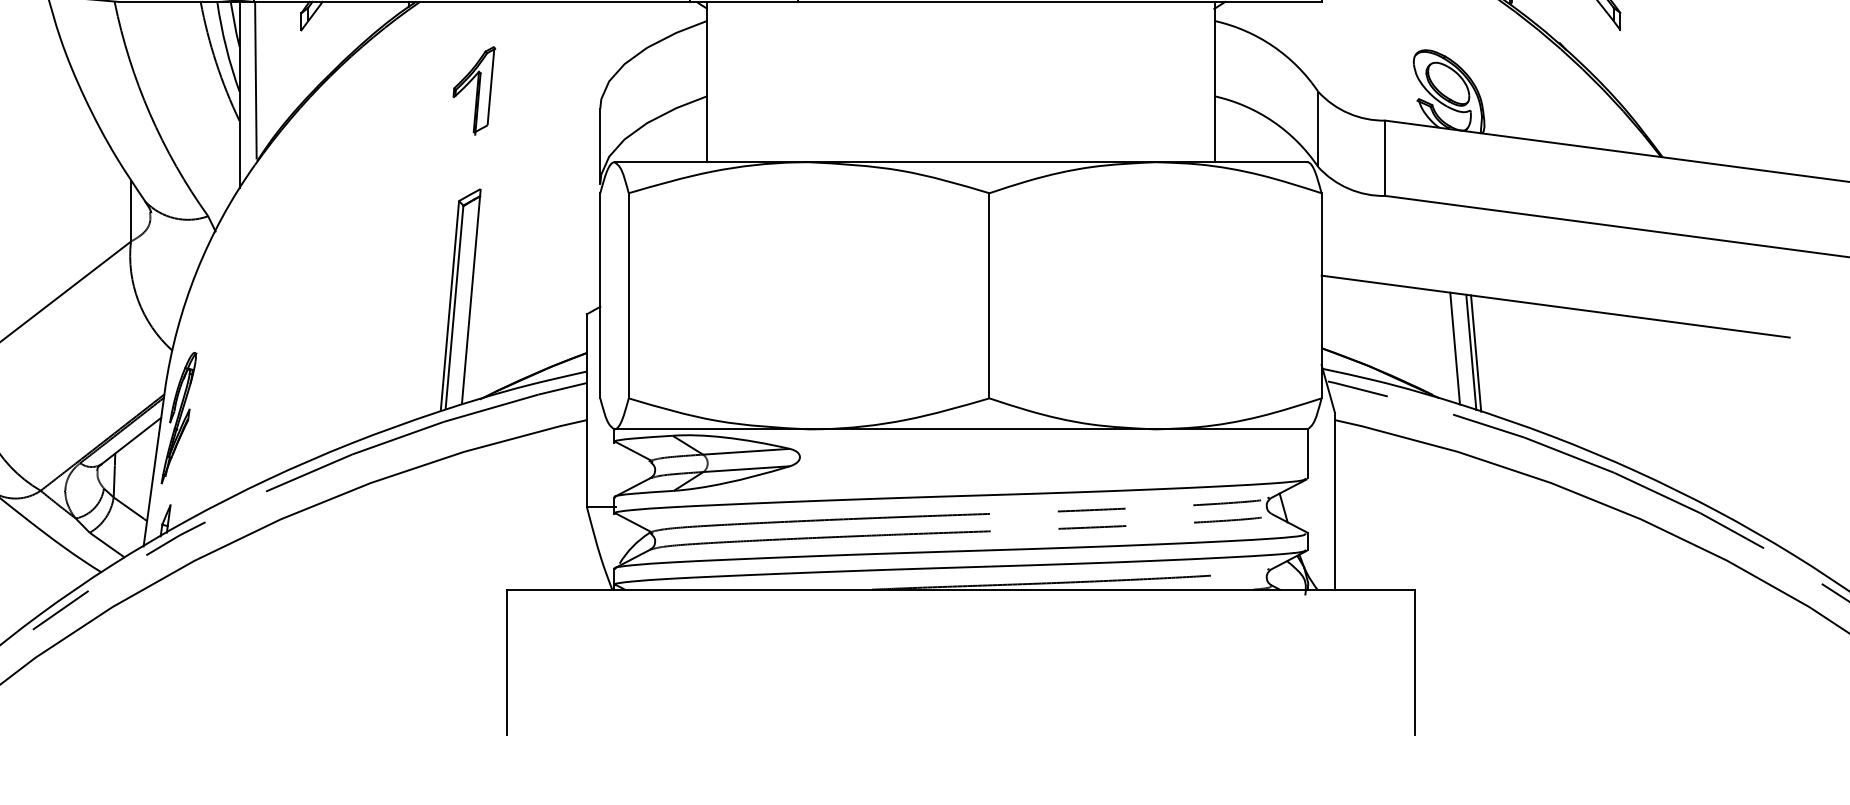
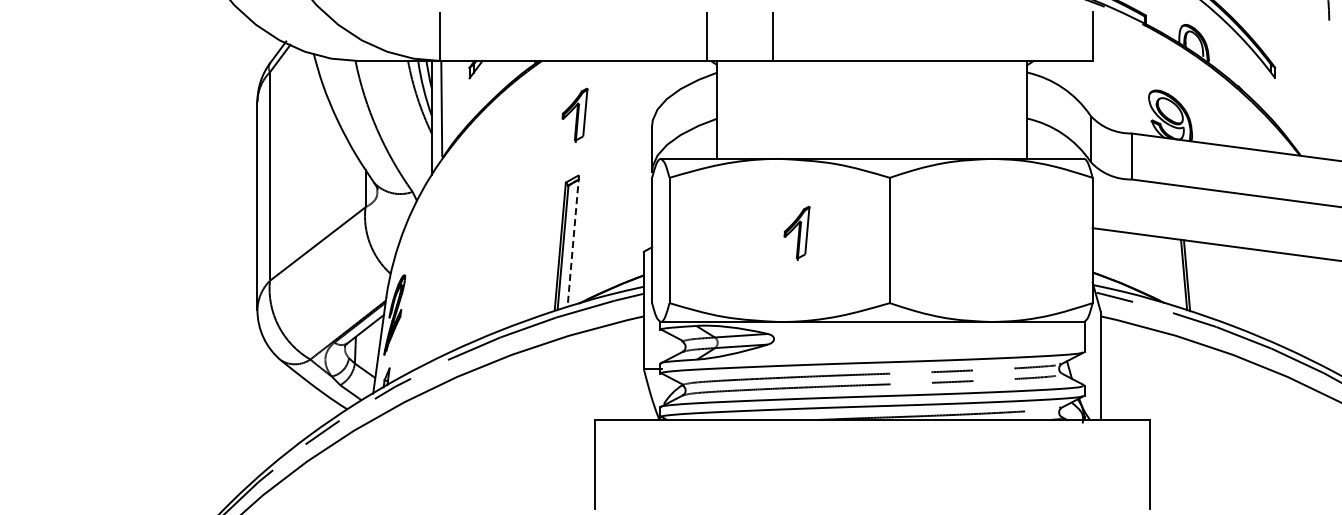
part: (836, 282) -> (796, 232), added
line: (471, 297) -> (573, 241), solid -> dashed
line: (1455, 348) -> (1174, 272), removed

